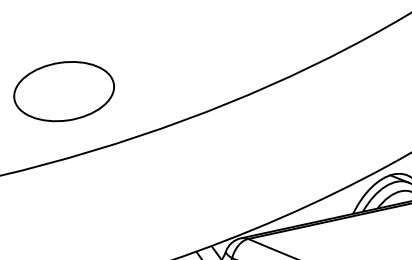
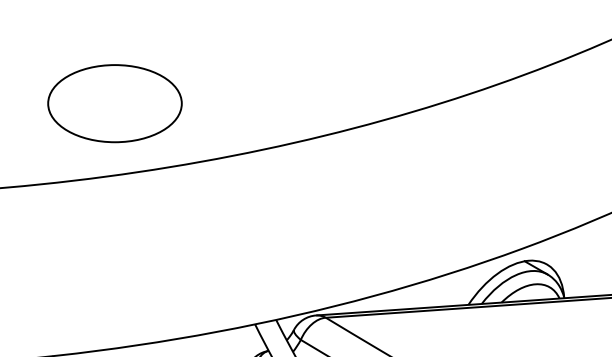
part: (63, 91) -> (114, 103), moved

